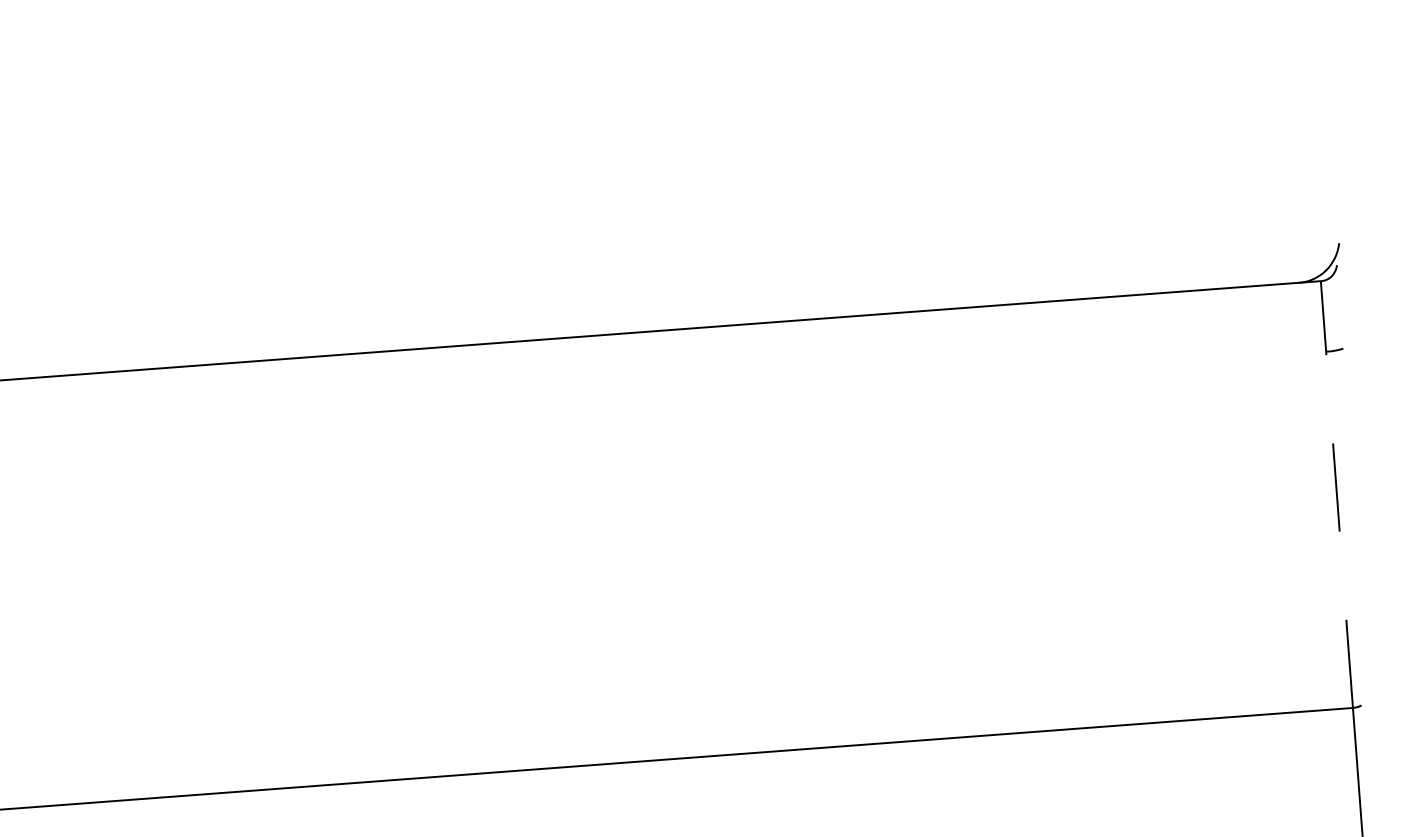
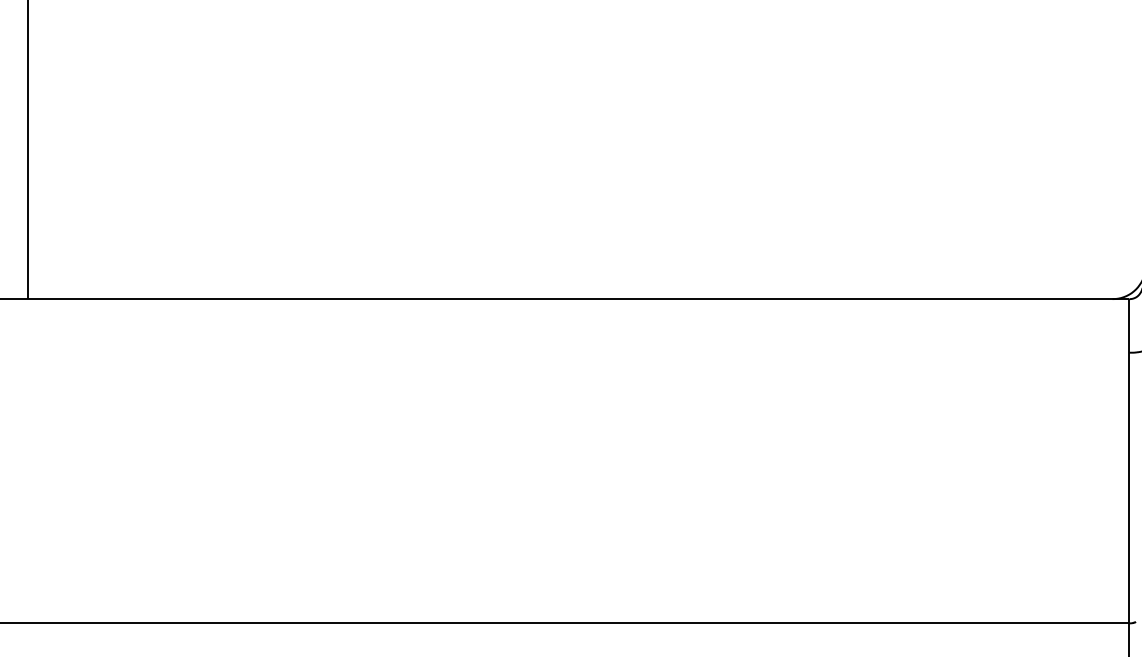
line: (1336, 493) -> (1129, 460), dashed -> solid

